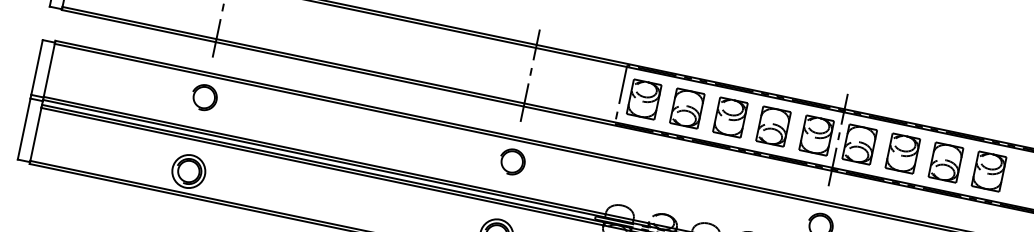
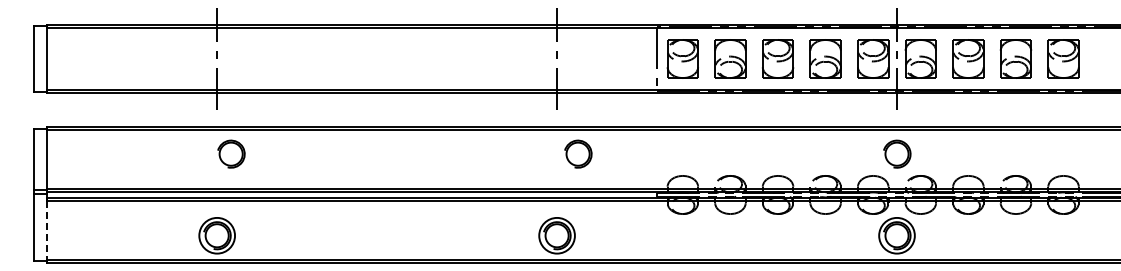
part: (204, 97) -> (231, 153), moved
line: (36, 134) -> (47, 230), solid -> dashed
part: (512, 161) -> (578, 153), moved

